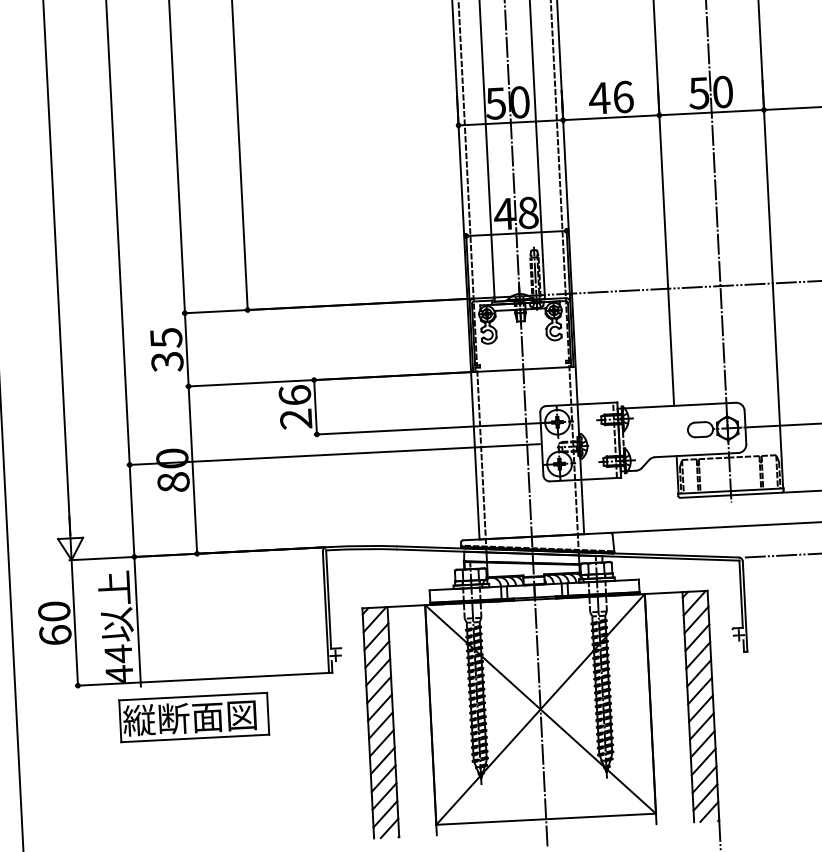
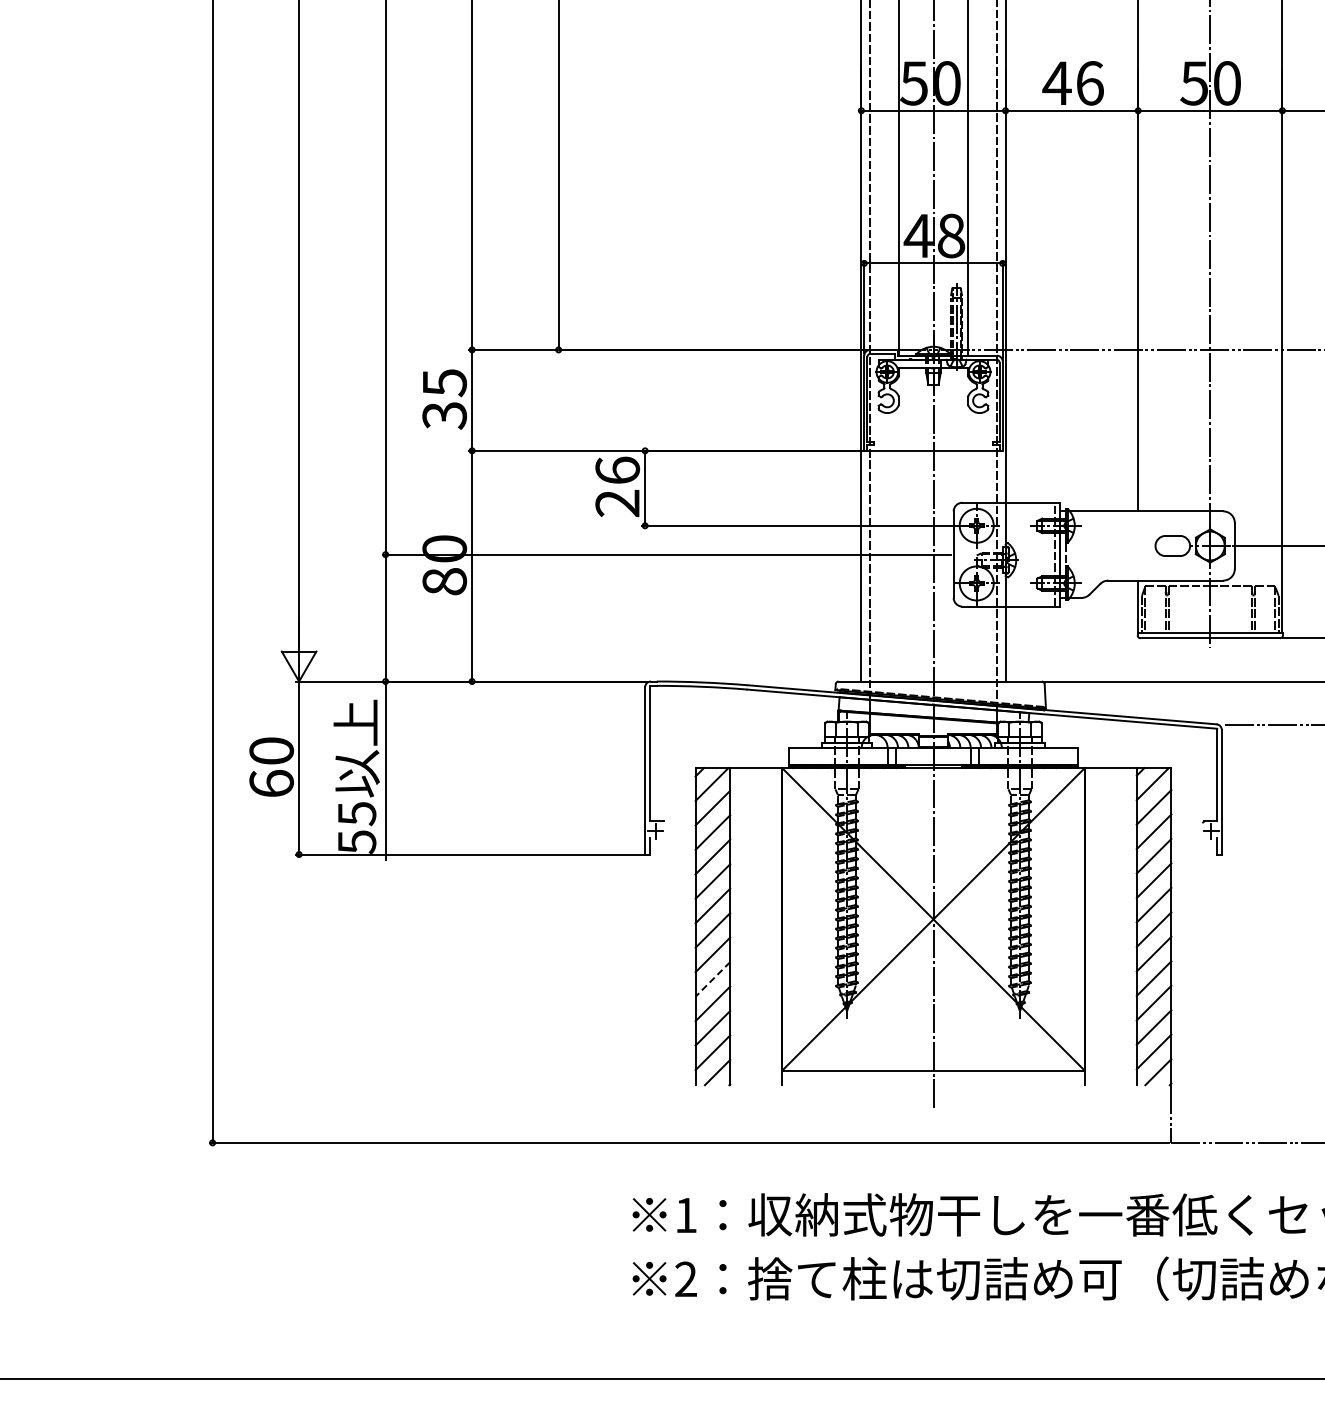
text: (119, 663) -> (357, 827), 44 -> 55
part: (194, 717) -> (456, 906), removed
line: (382, 761) -> (712, 979), solid -> dashed

